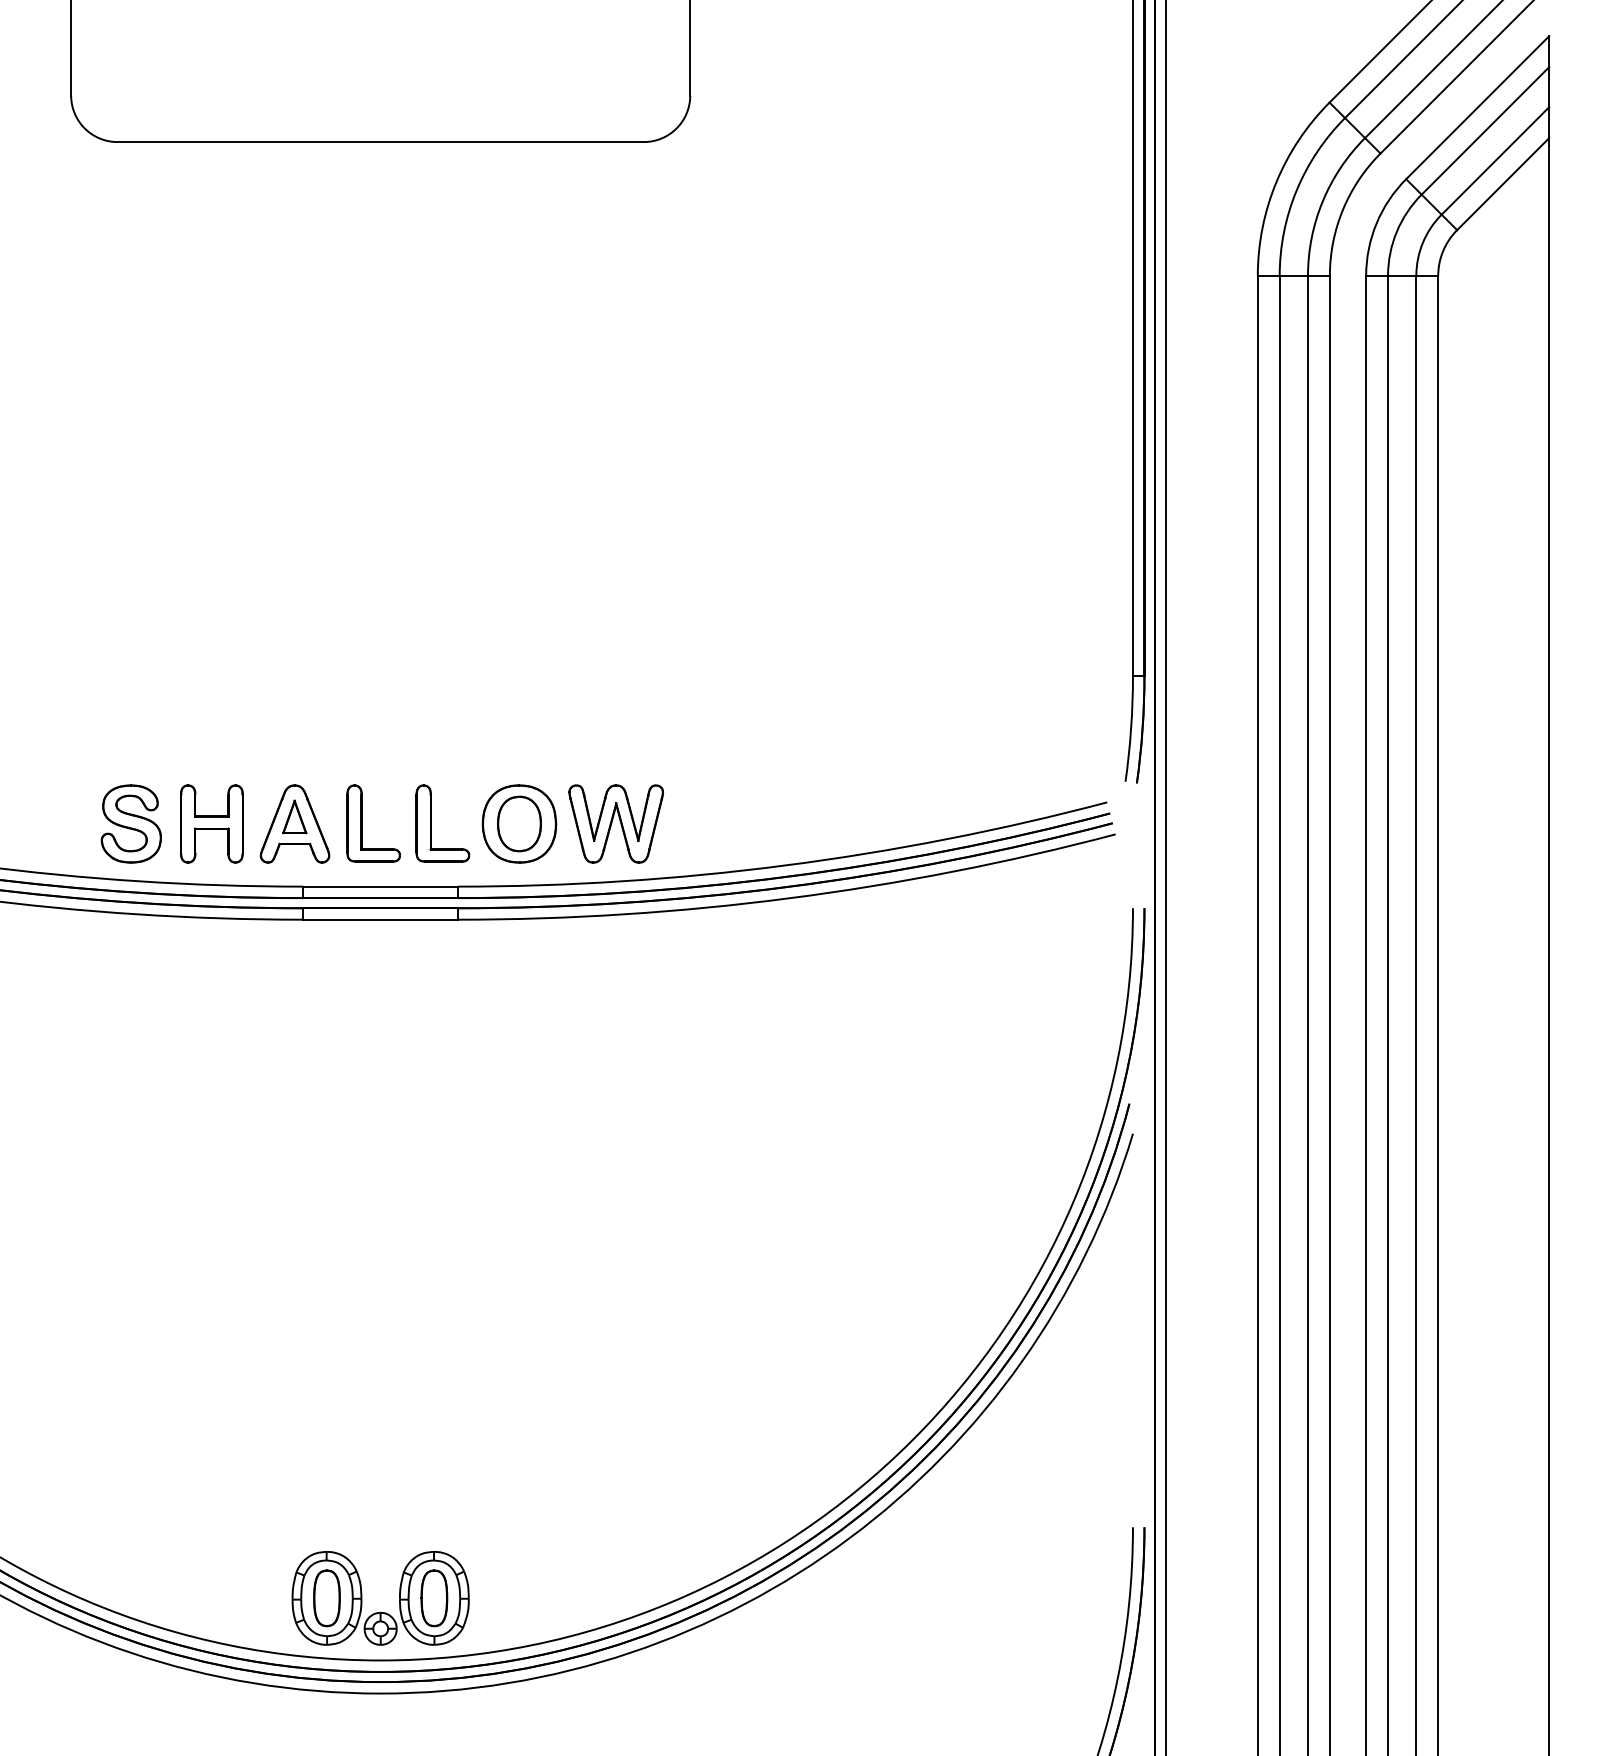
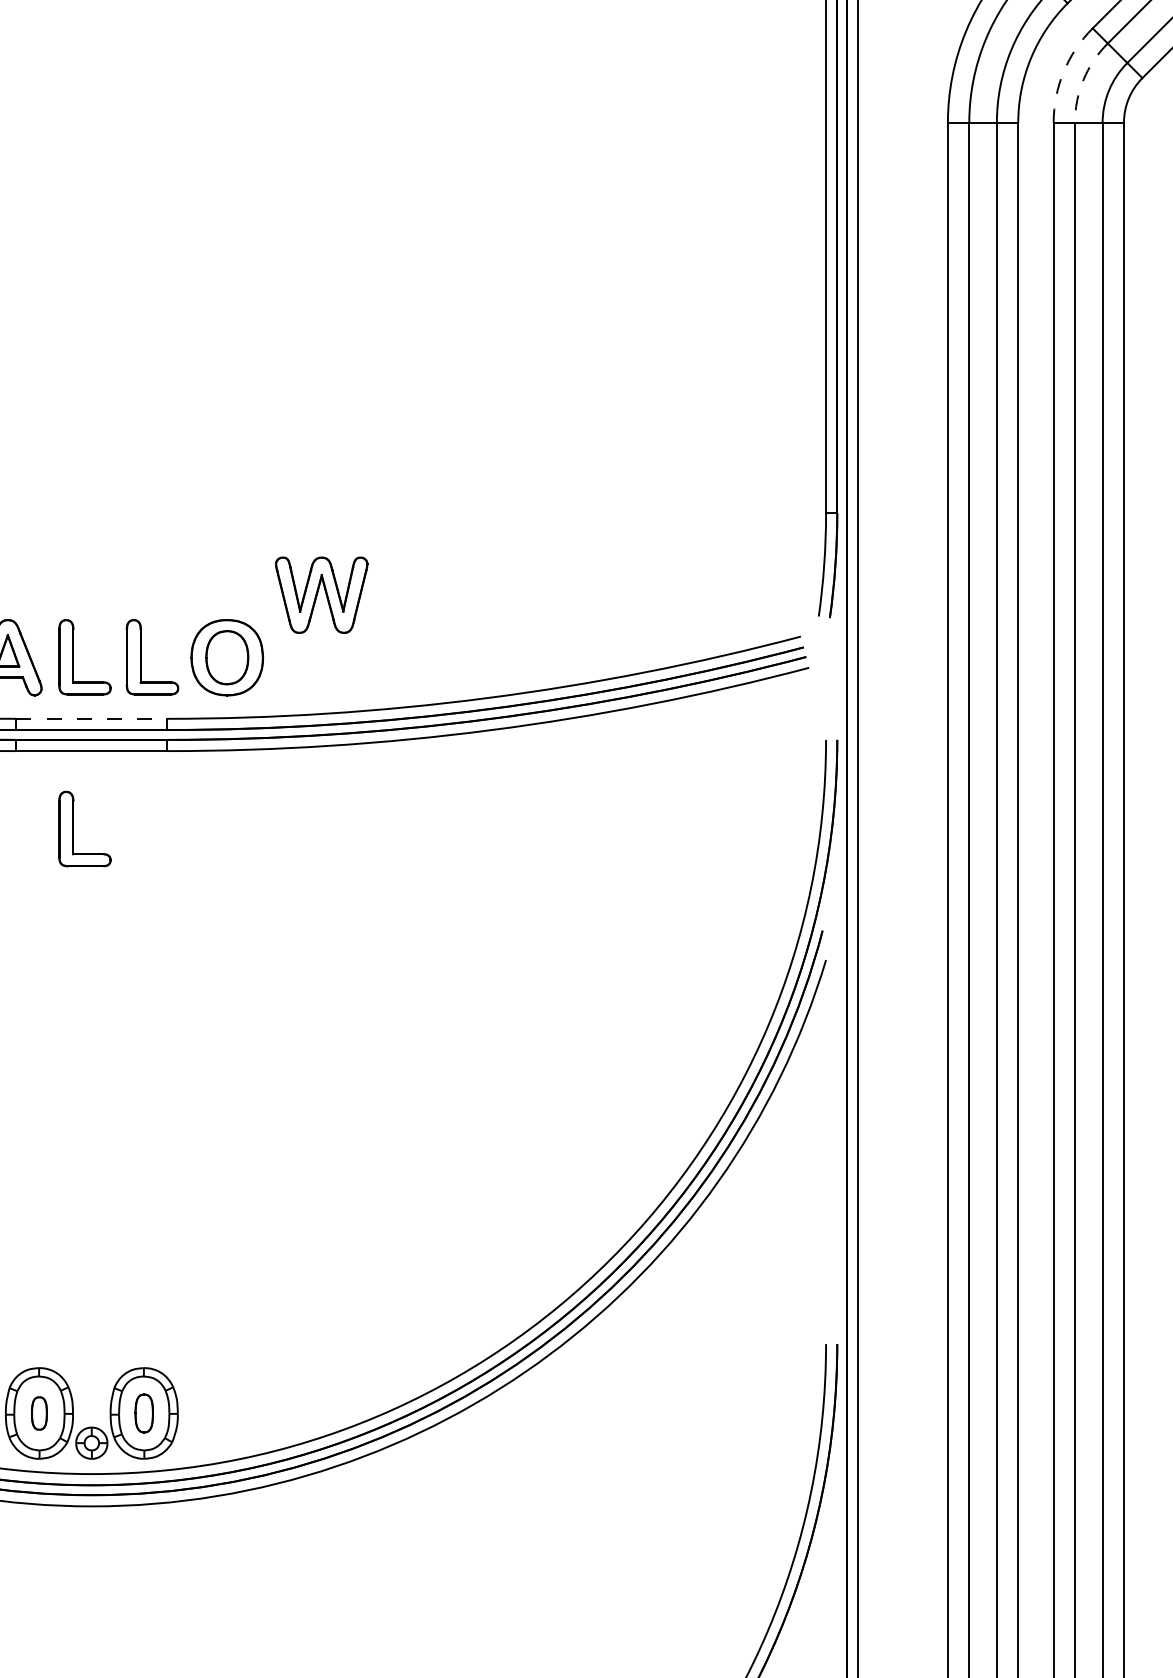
arc: (1376, 223) -> (1063, 71), solid -> dashed
arc: (1396, 231) -> (1083, 79), solid -> dashed
part: (615, 823) -> (321, 594), moved
line: (381, 886) -> (92, 718), solid -> dashed
part: (362, 999) -> (74, 828), added
part: (326, 1598) -> (38, 1413), size x0.6
part: (434, 1598) -> (144, 1413), size x0.7

